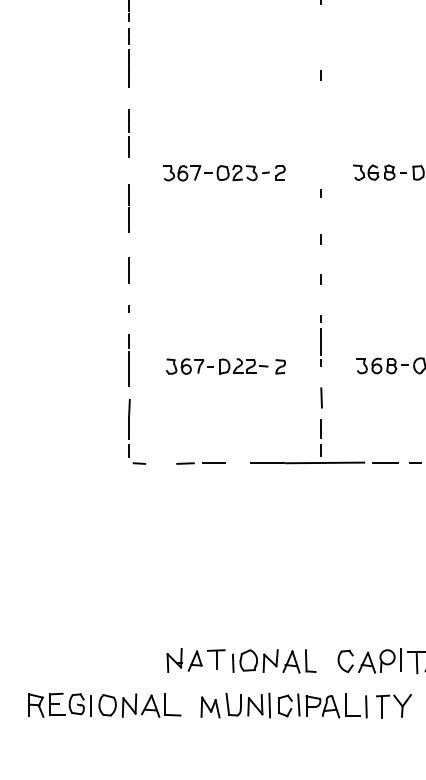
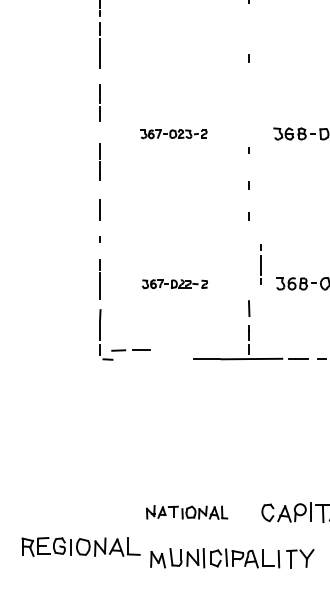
part: (223, 172) -> (173, 133), size x0.7
line: (320, 340) -> (260, 264), moved
part: (225, 365) -> (174, 283), size x0.7
line: (203, 463) -> (132, 350), moved
part: (240, 660) -> (186, 512), size x0.7
part: (306, 706) -> (232, 558), moved

